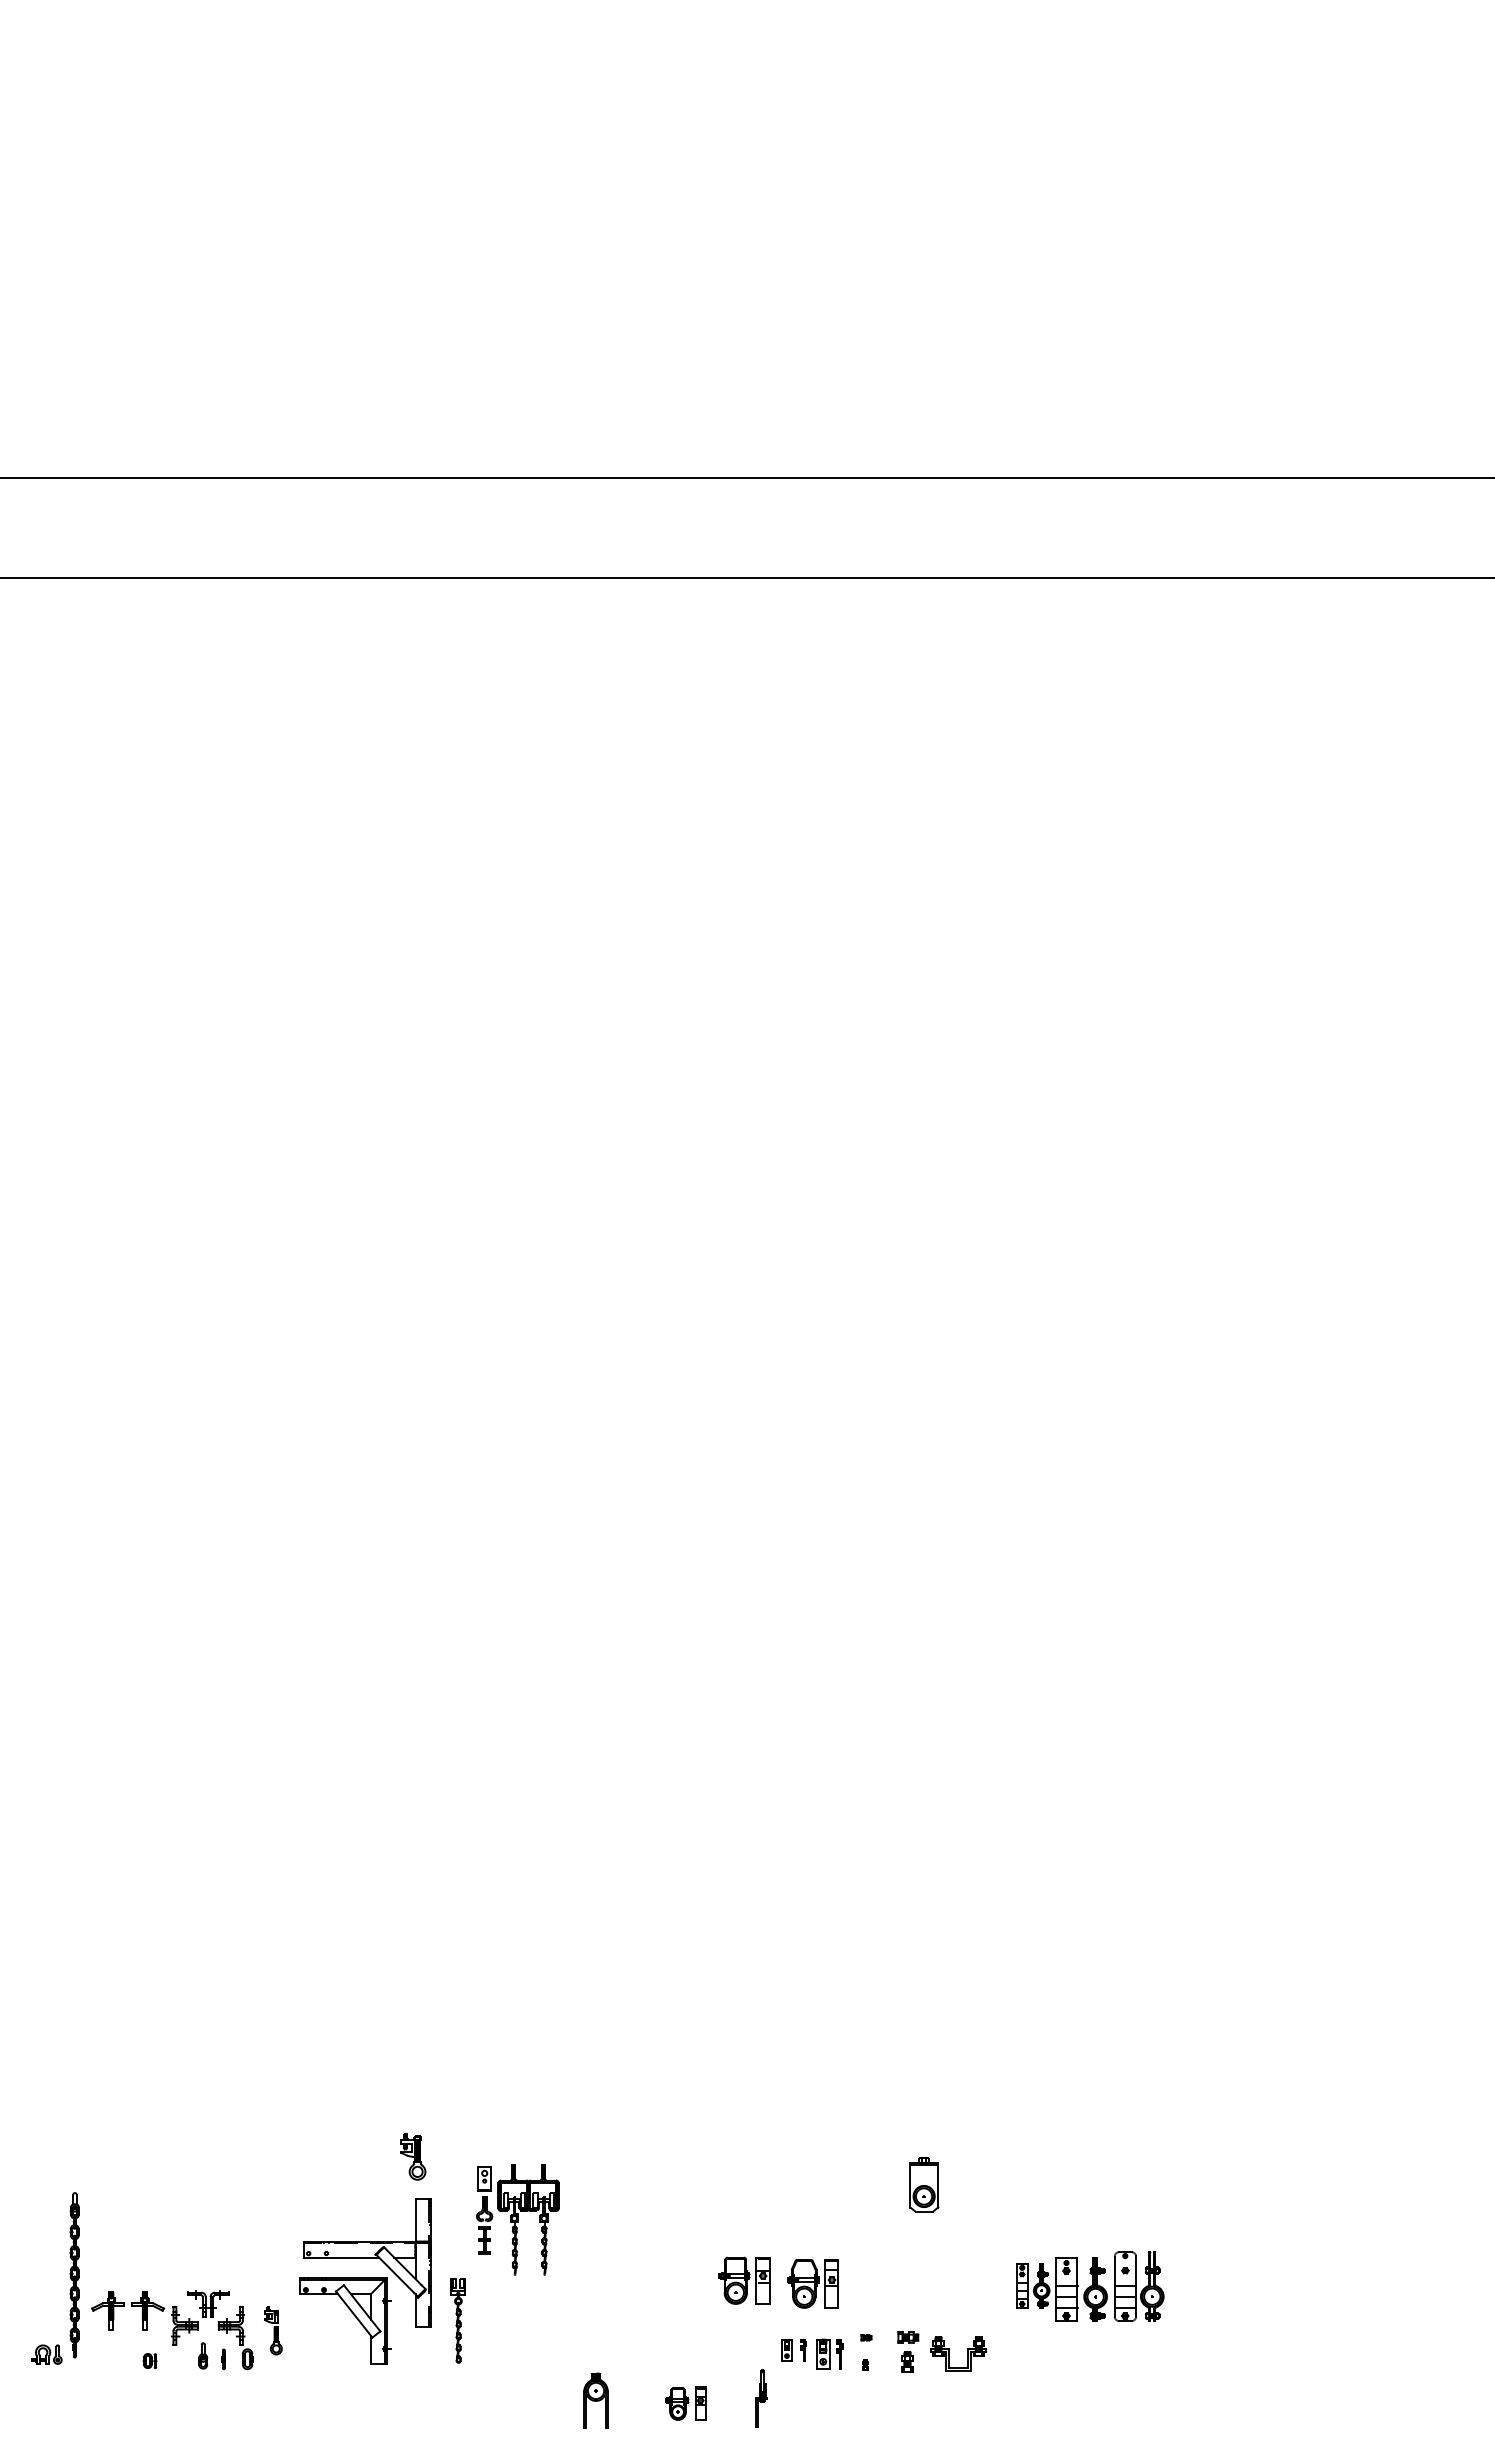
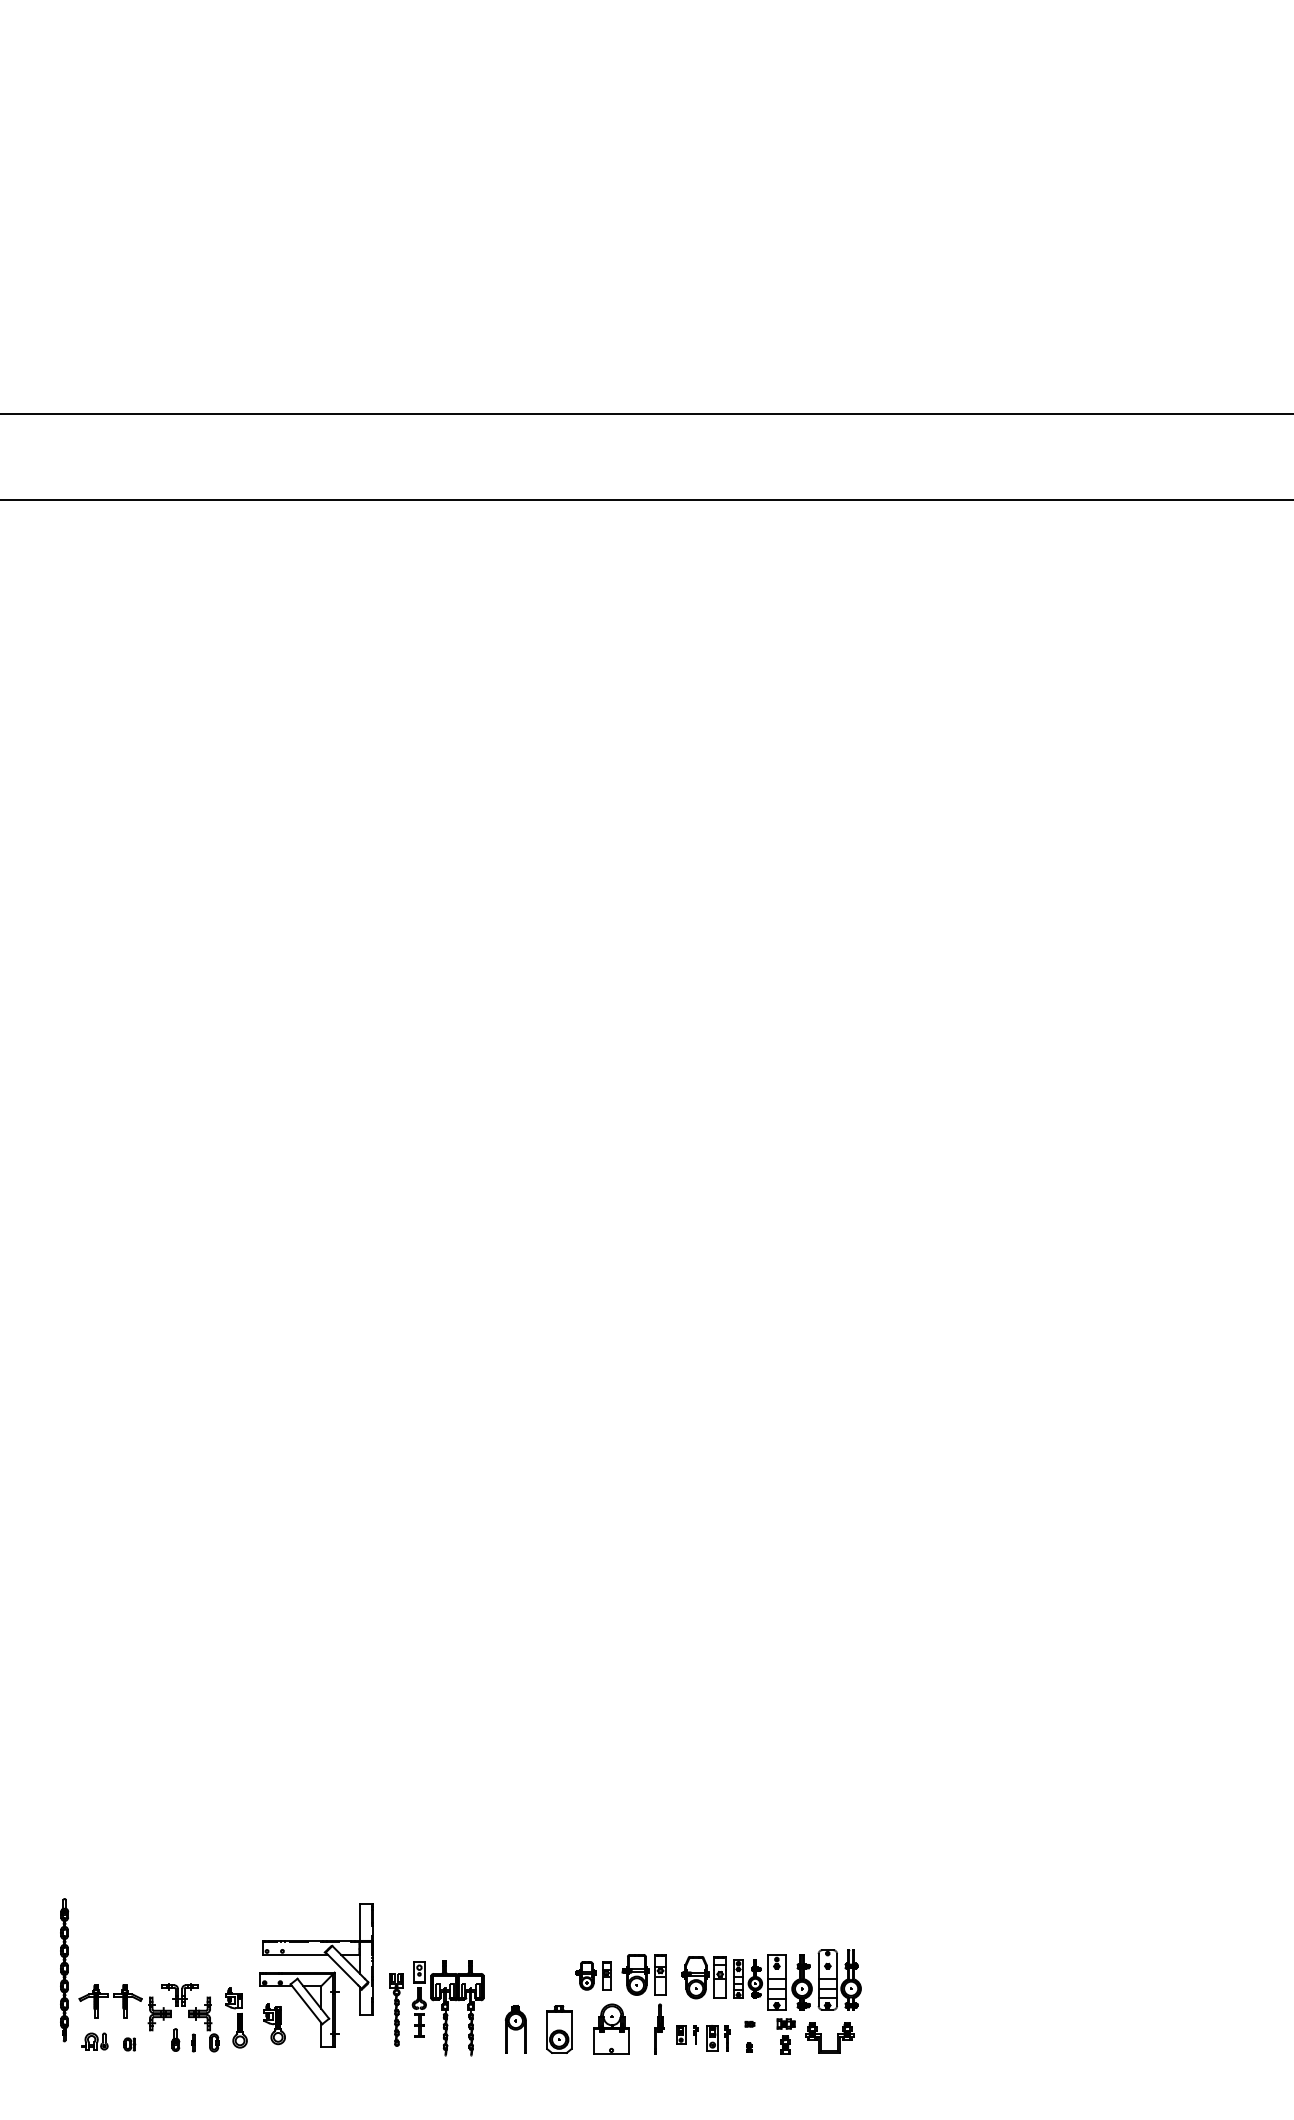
part: (413, 2156) -> (274, 2024), moved
part: (924, 2184) -> (559, 2029), moved
part: (517, 2219) -> (447, 2007), moved
part: (1090, 2286) -> (797, 1979), moved
part: (273, 2330) -> (236, 2018), size x1.43
part: (706, 2343) -> (611, 2029), added
part: (46, 2354) -> (94, 2041), moved
part: (761, 2398) -> (659, 2029), moved
part: (595, 2400) -> (515, 2029), moved
part: (685, 2403) -> (593, 1975), moved

